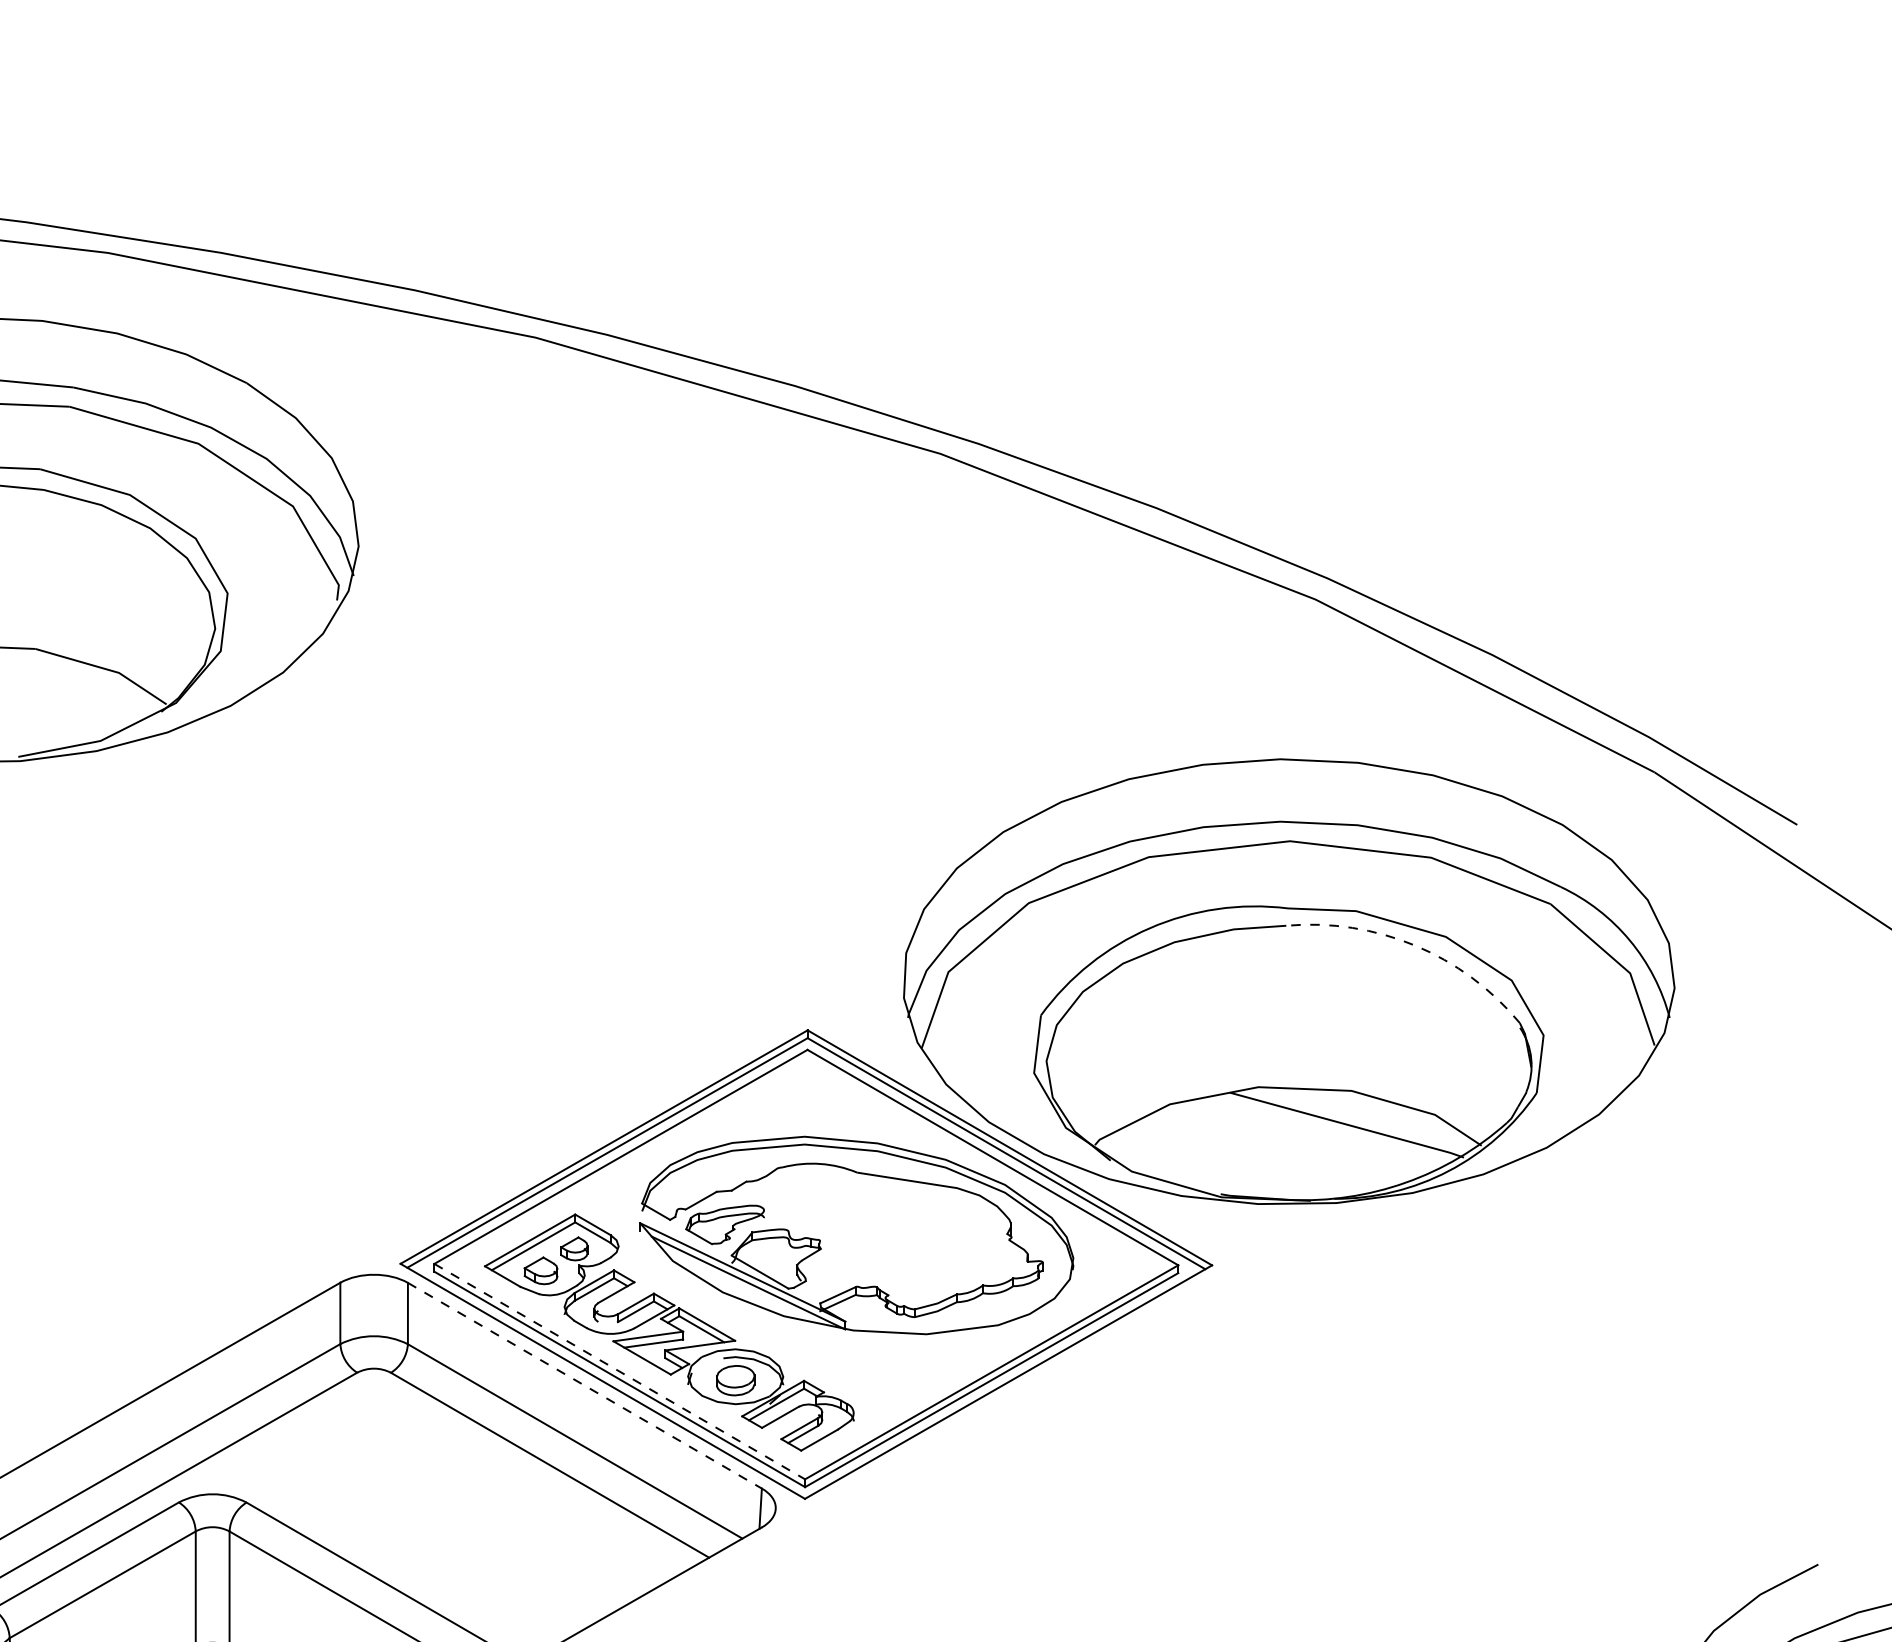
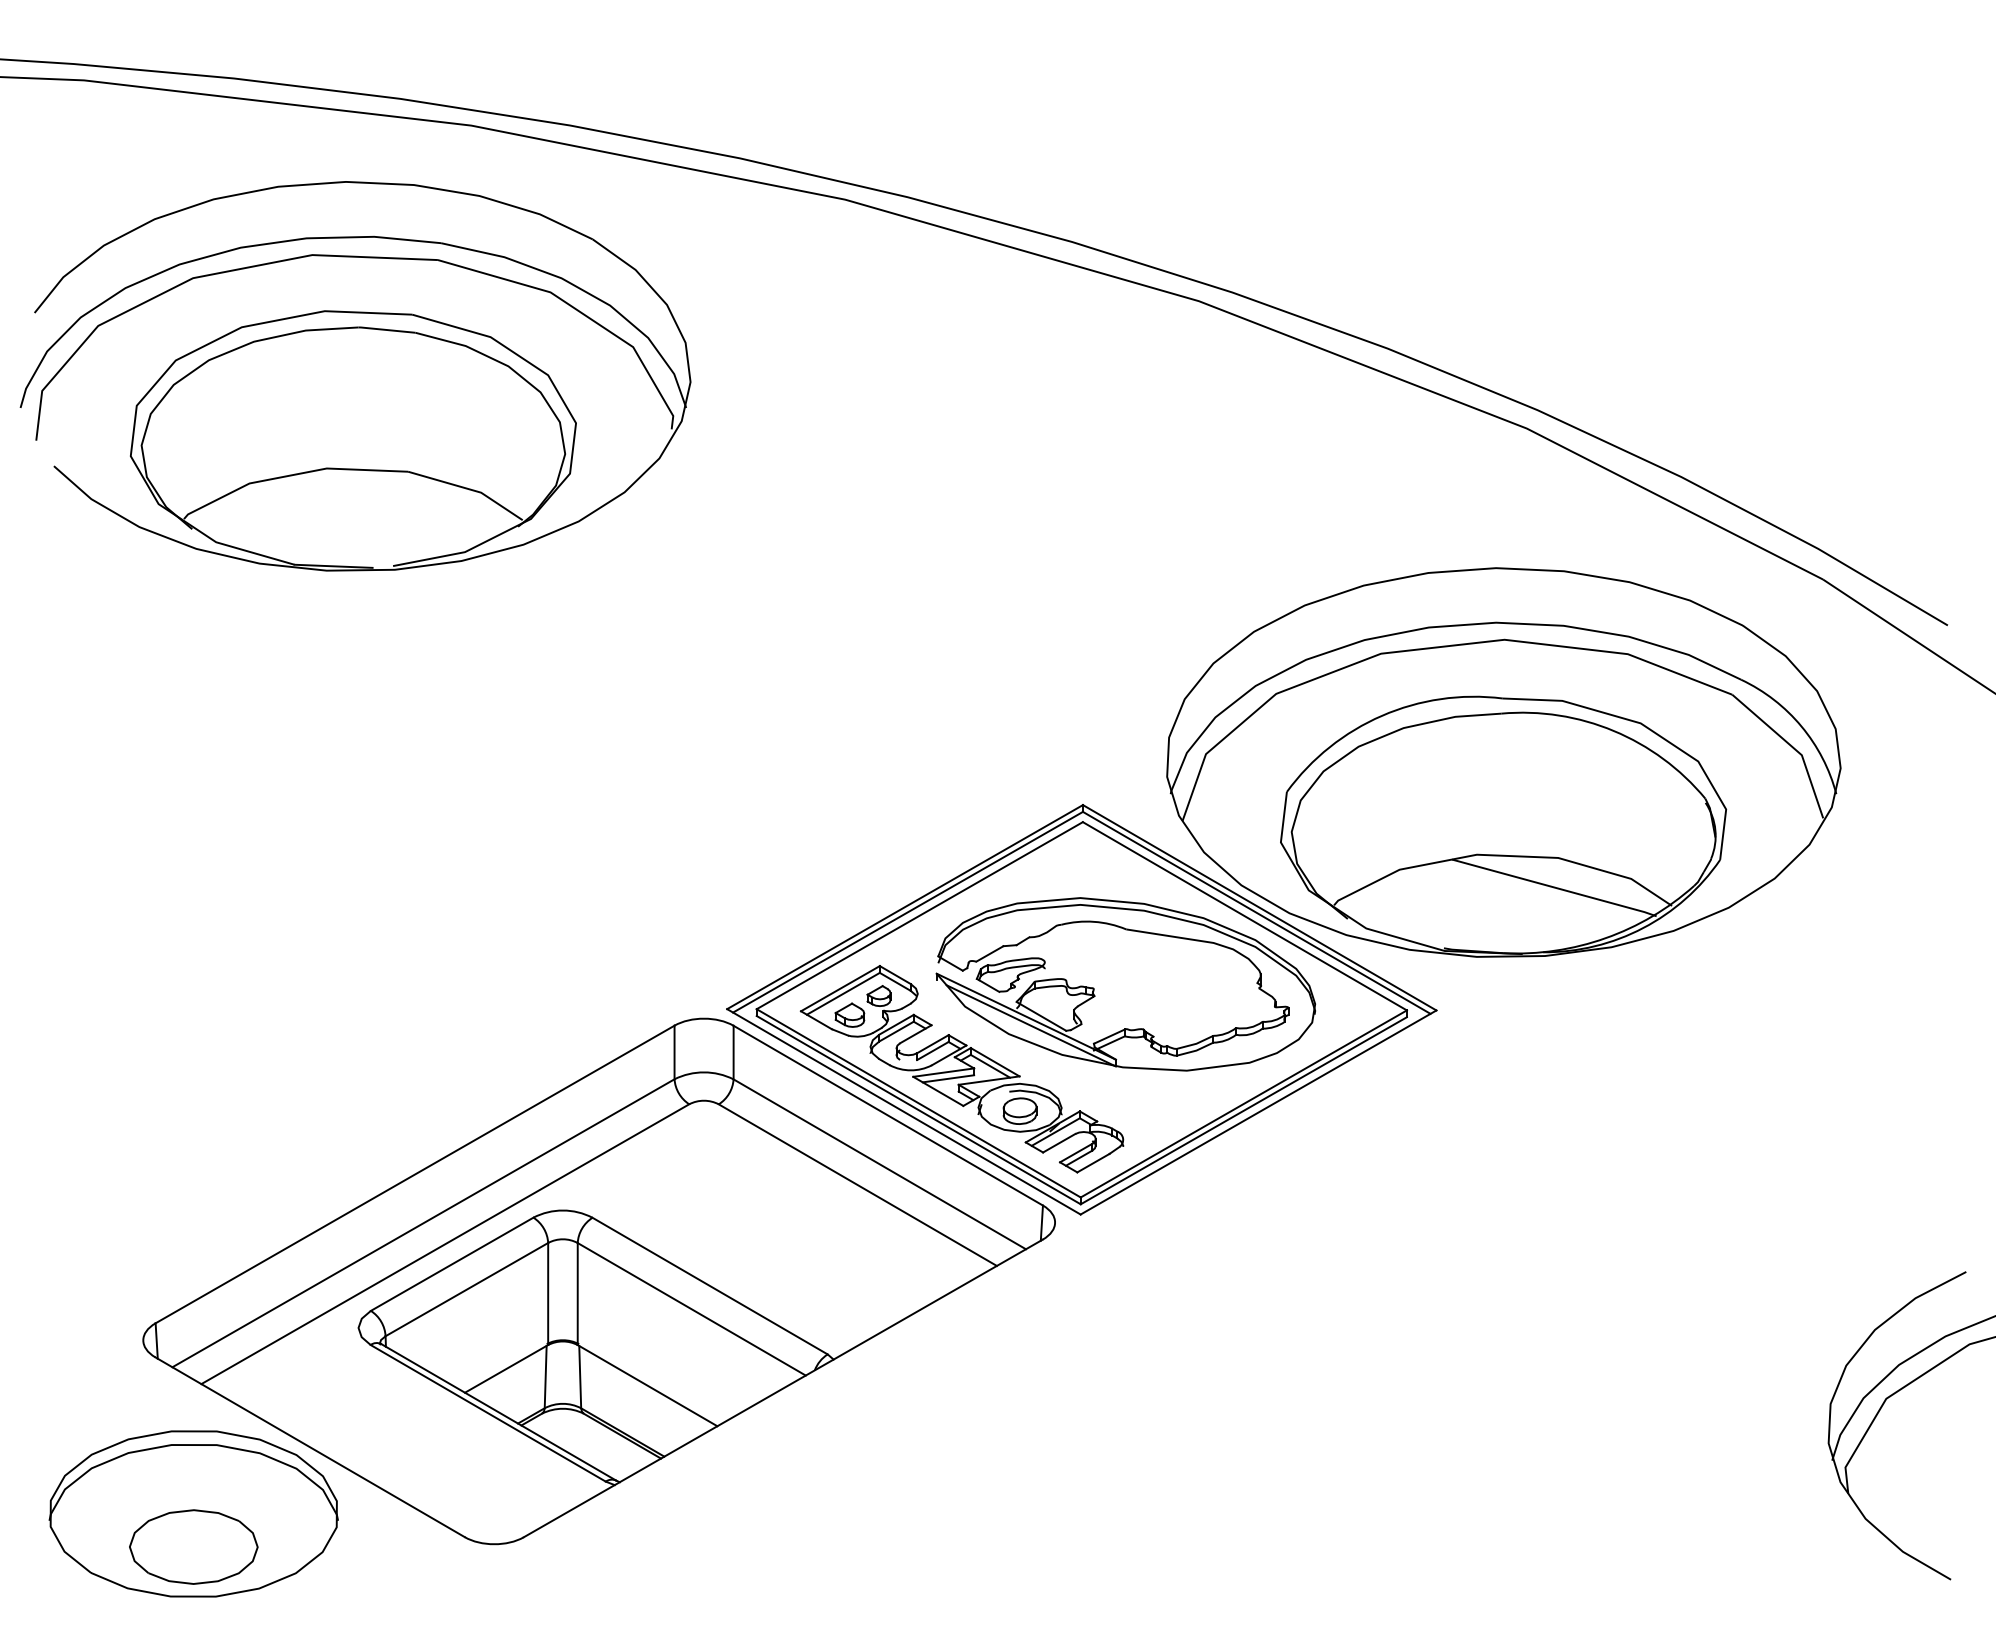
arc: (1414, 945) -> (1613, 730), dashed -> solid
line: (620, 1371) -> (919, 1103), dashed -> solid
line: (585, 1385) -> (888, 1115), dashed -> solid

